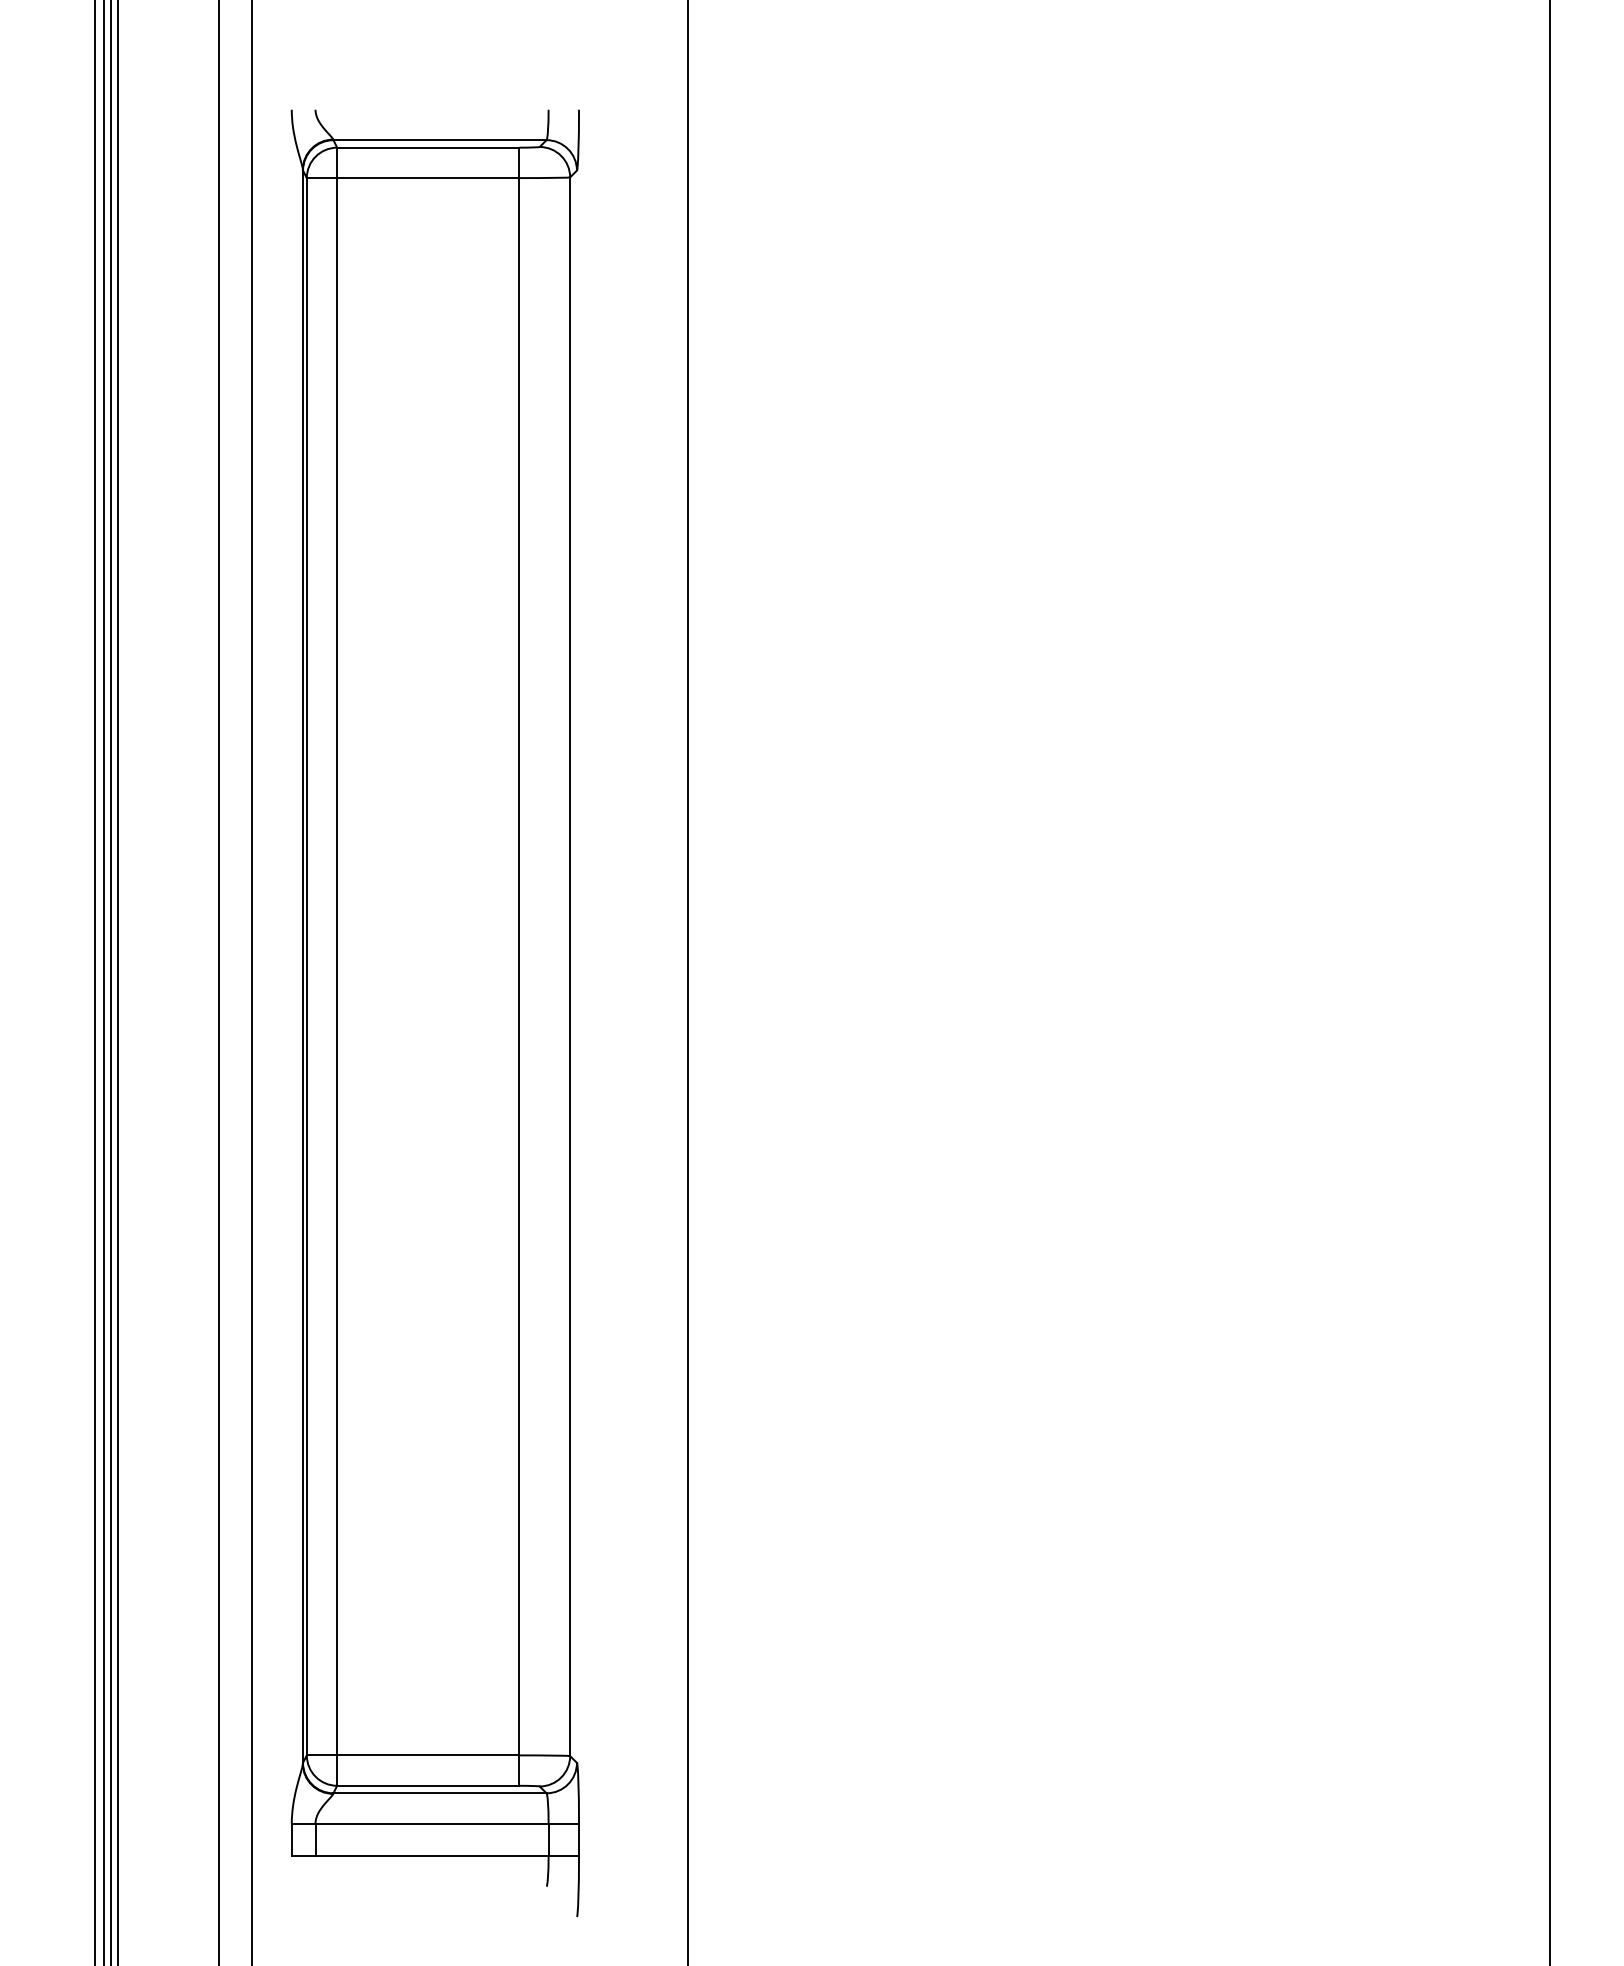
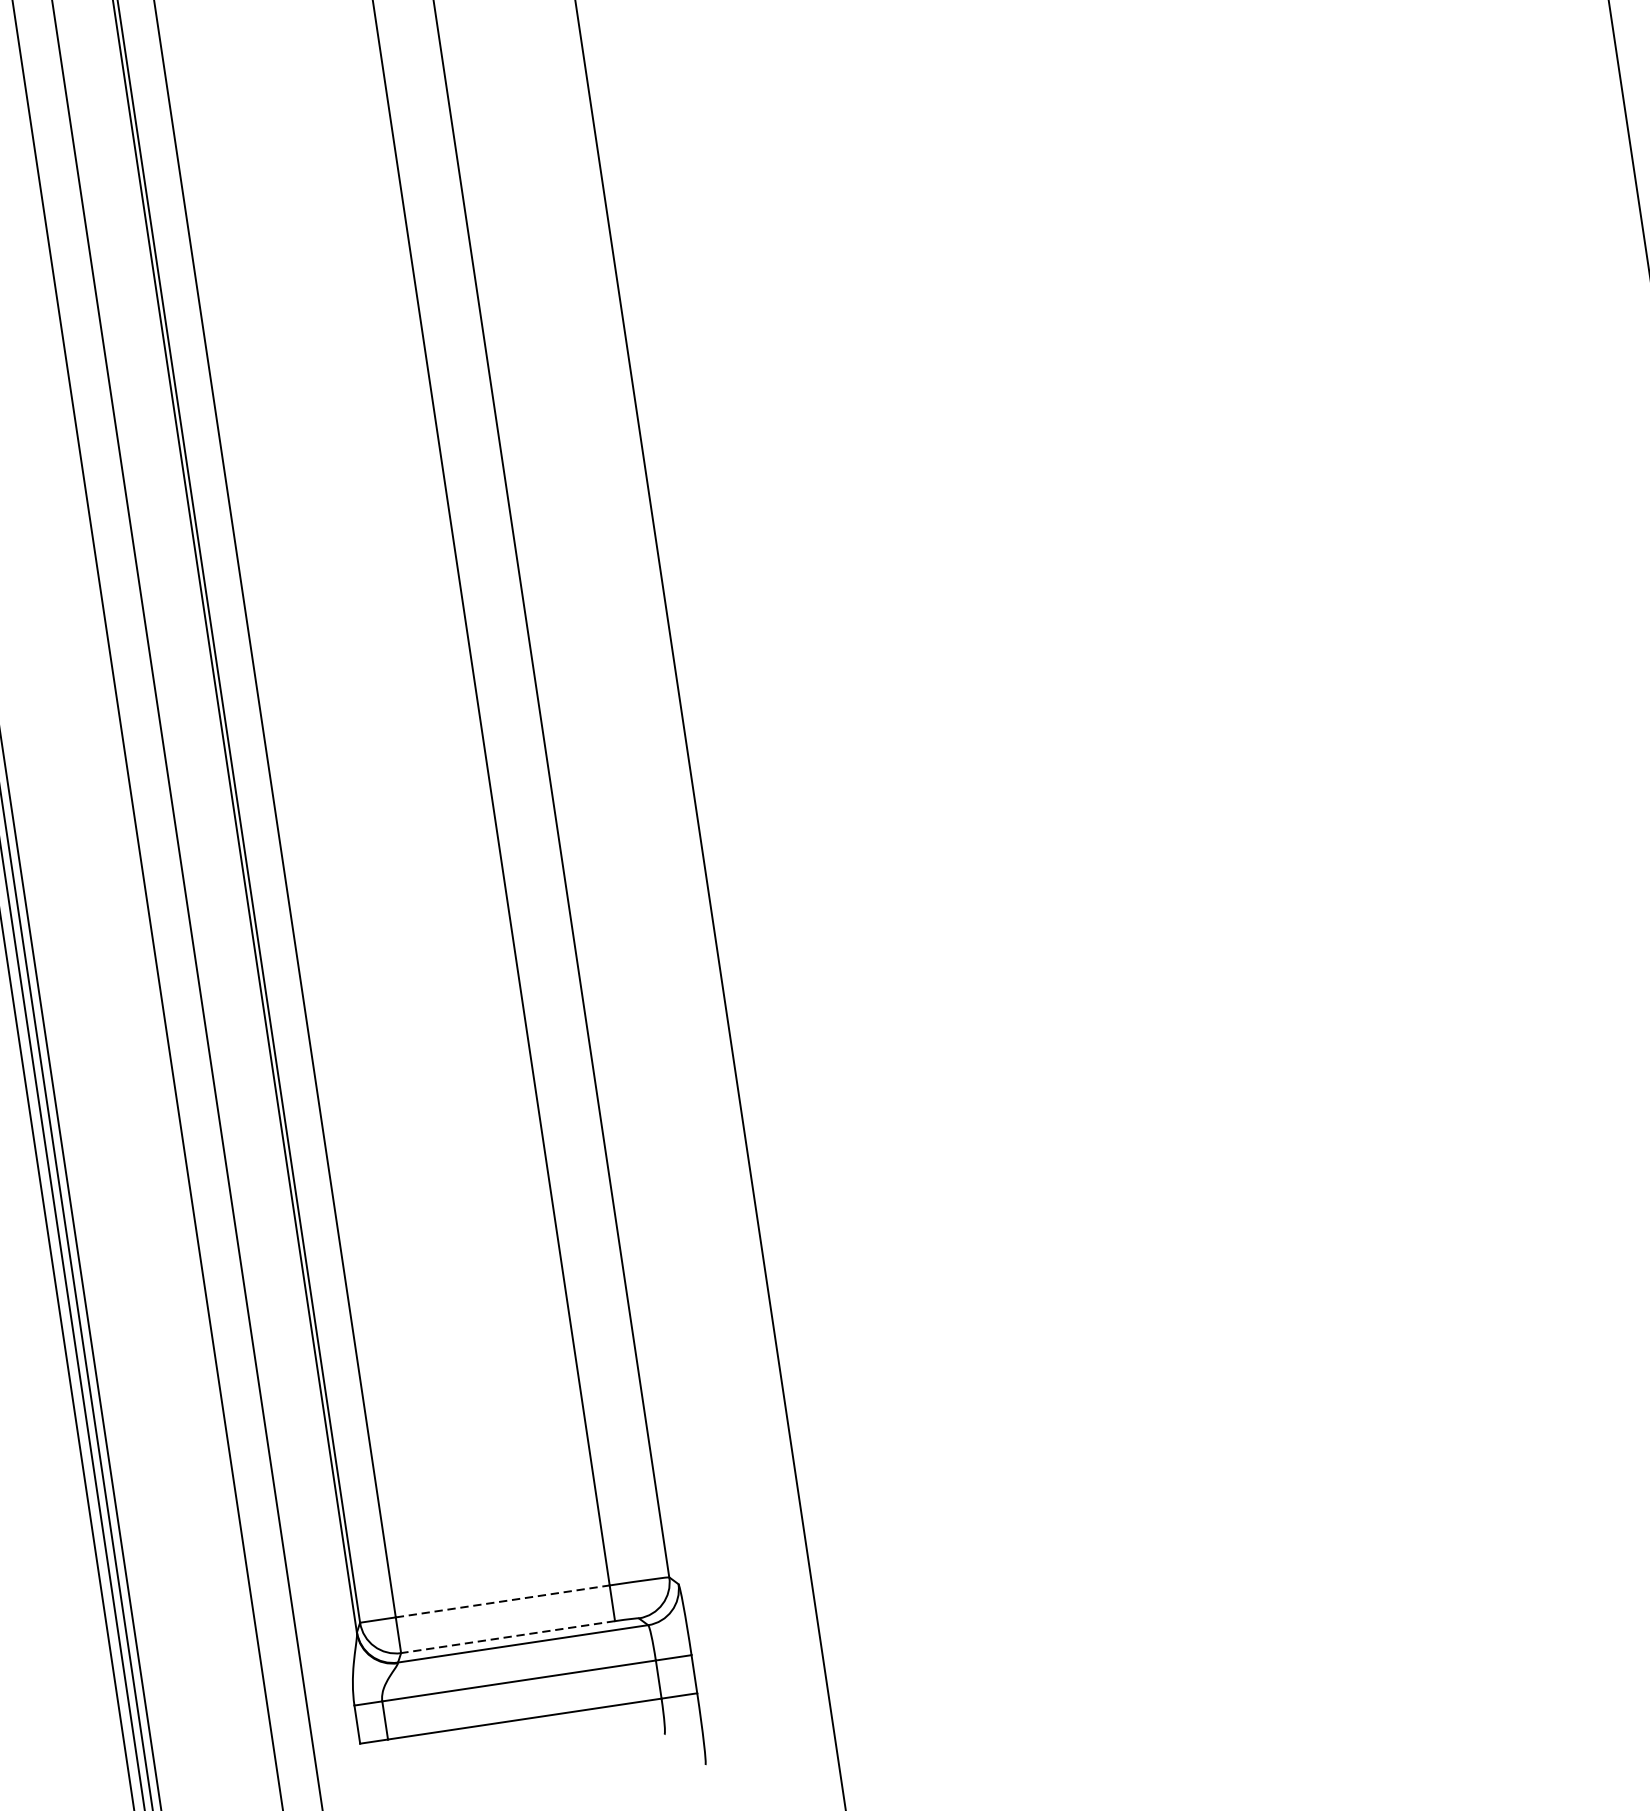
line: (428, 1755) -> (502, 1601), solid -> dashed
line: (427, 1785) -> (507, 1636), solid -> dashed

